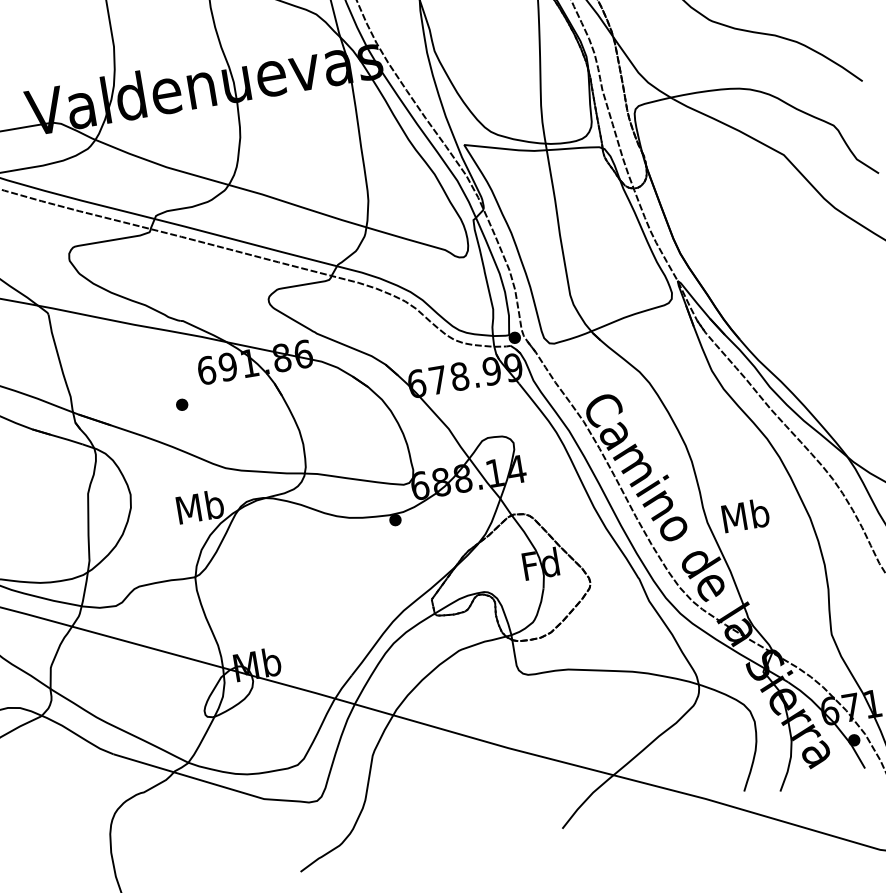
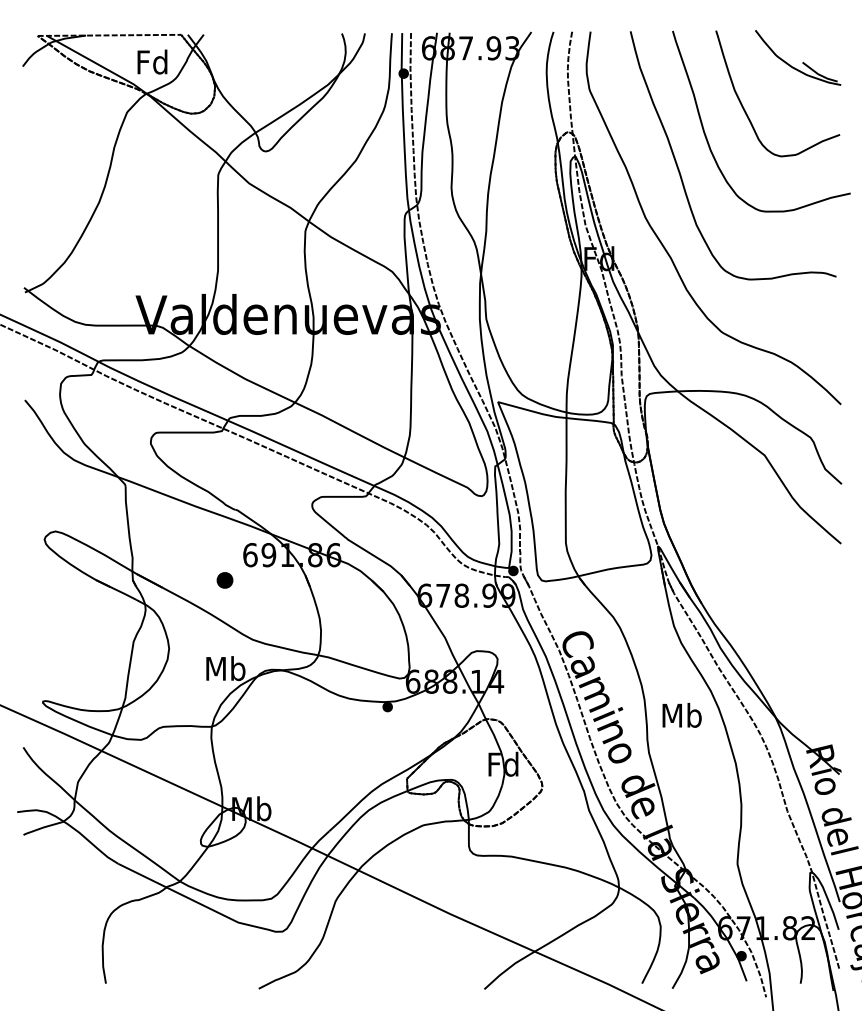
part: (181, 404) -> (224, 580), size x1.6
text: (745, 515) -> (681, 715), moved

